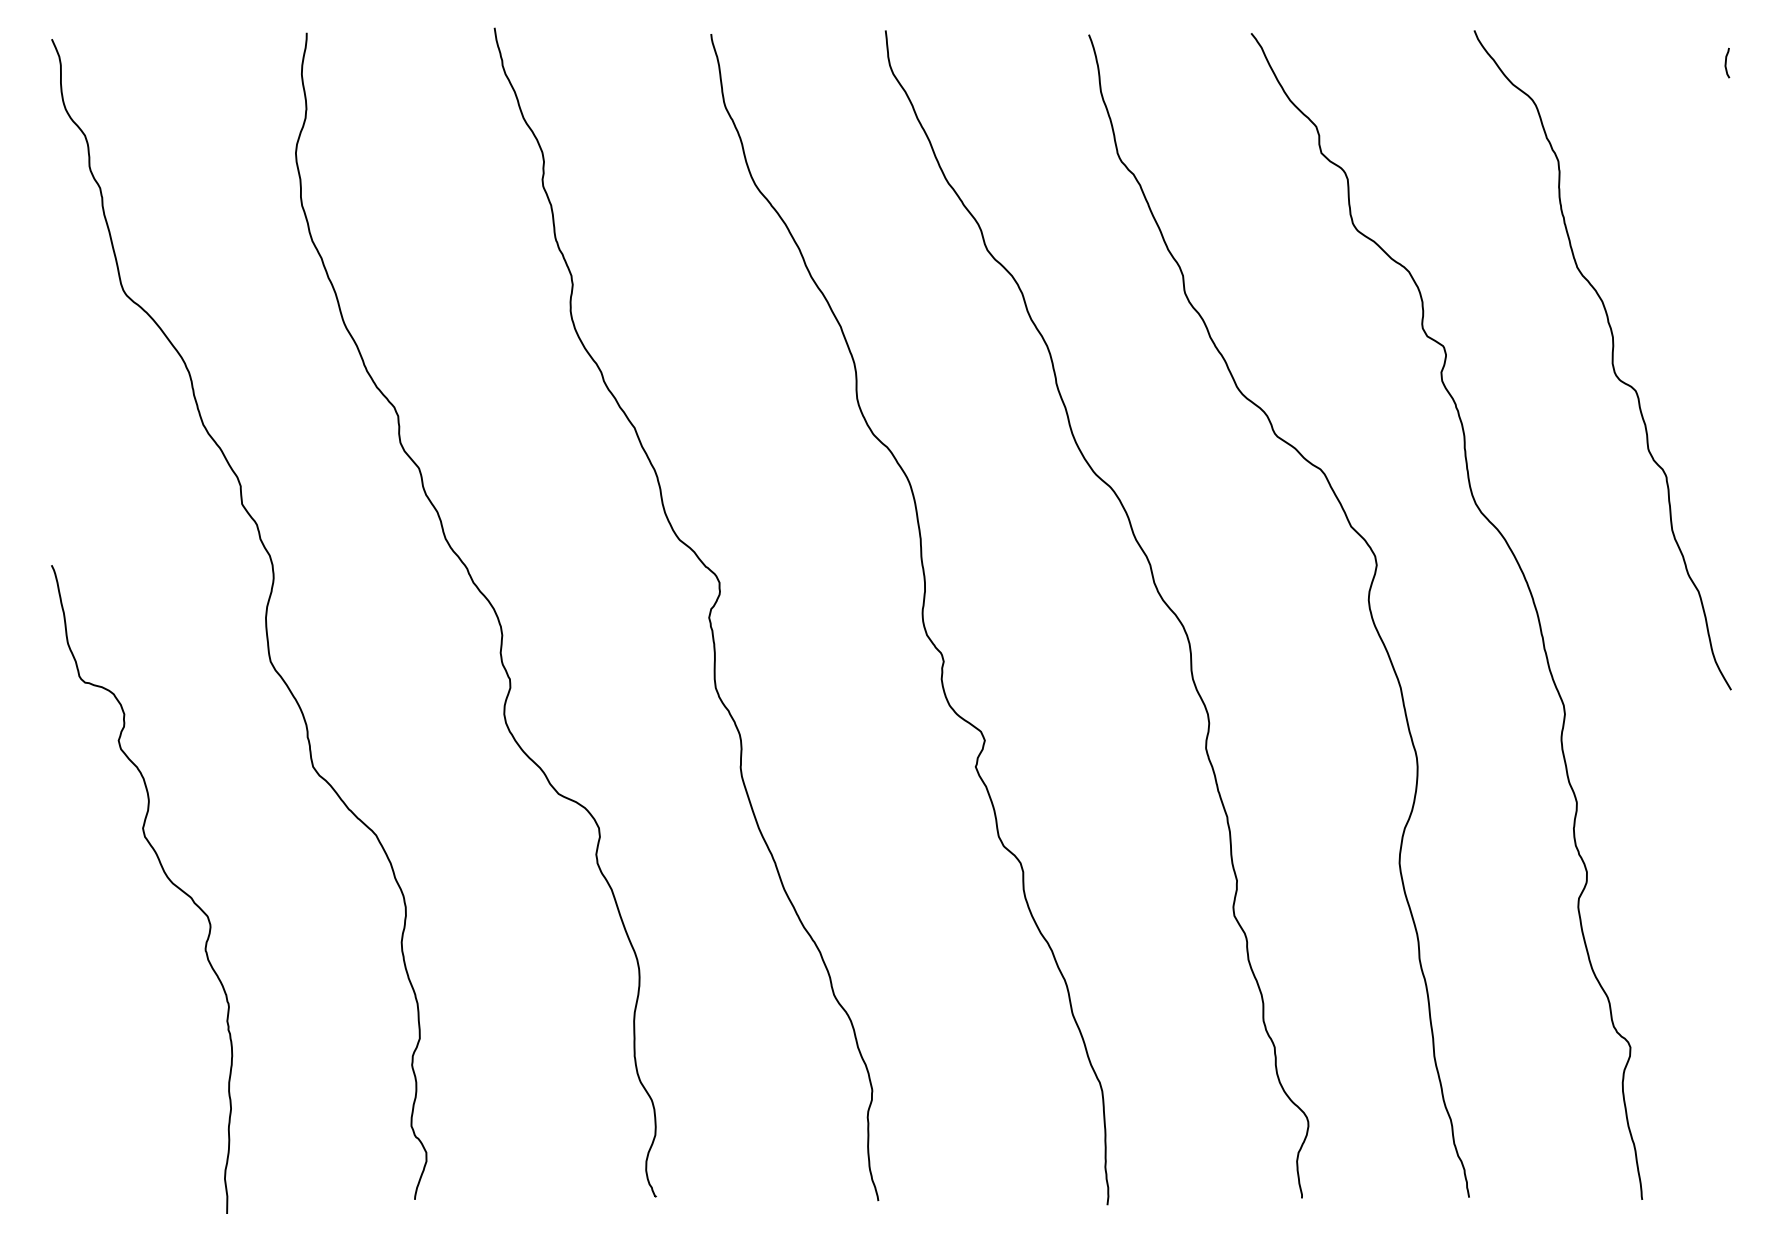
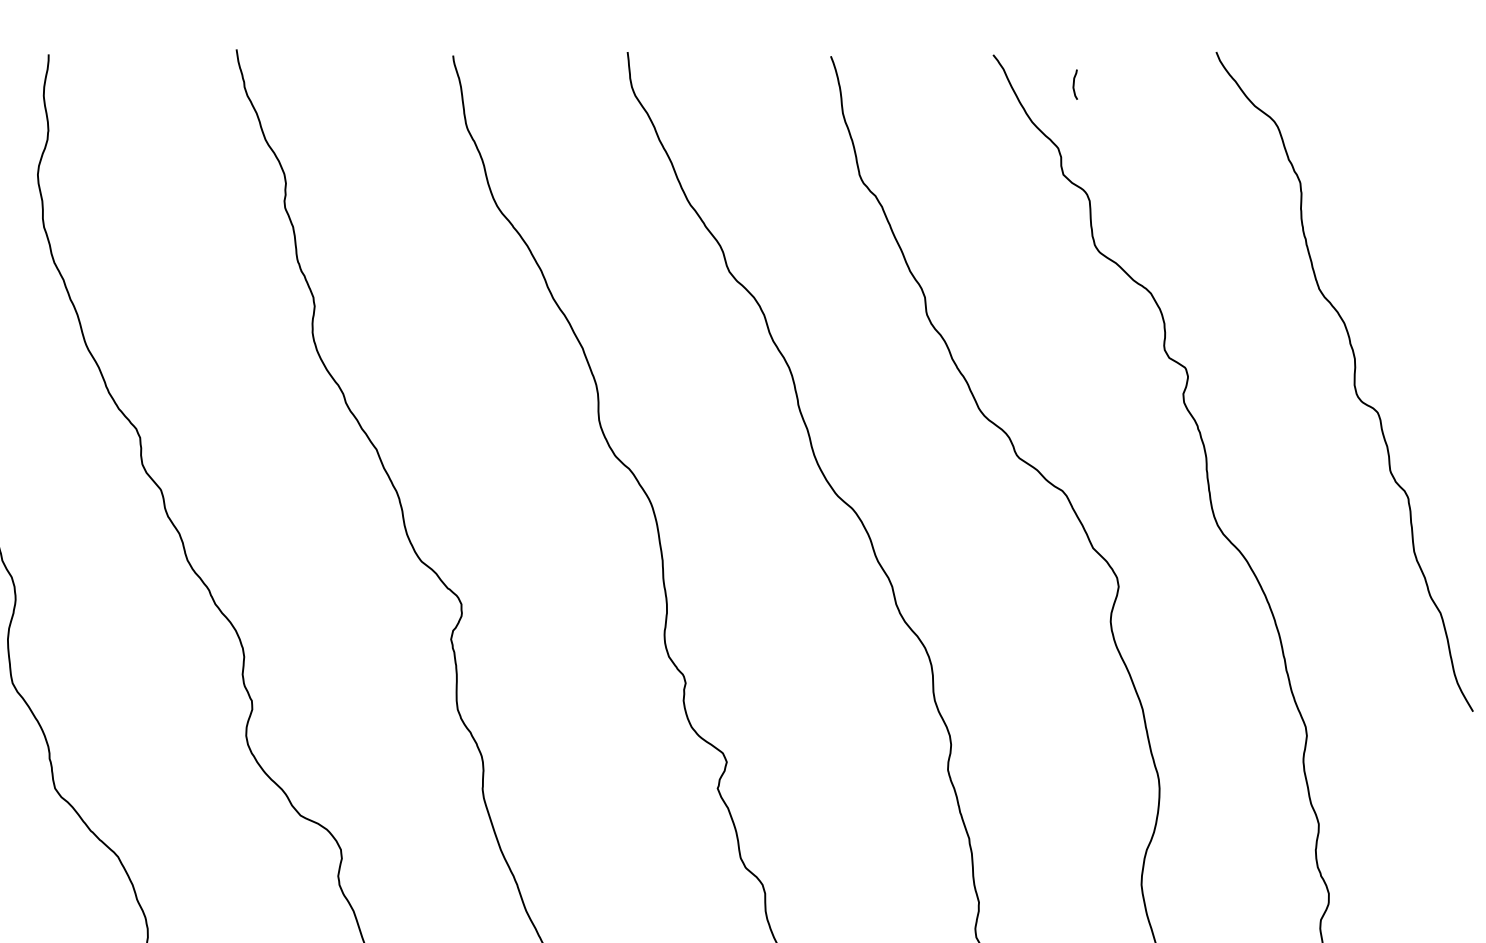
curve: (1726, 62) -> (1074, 84), moved

